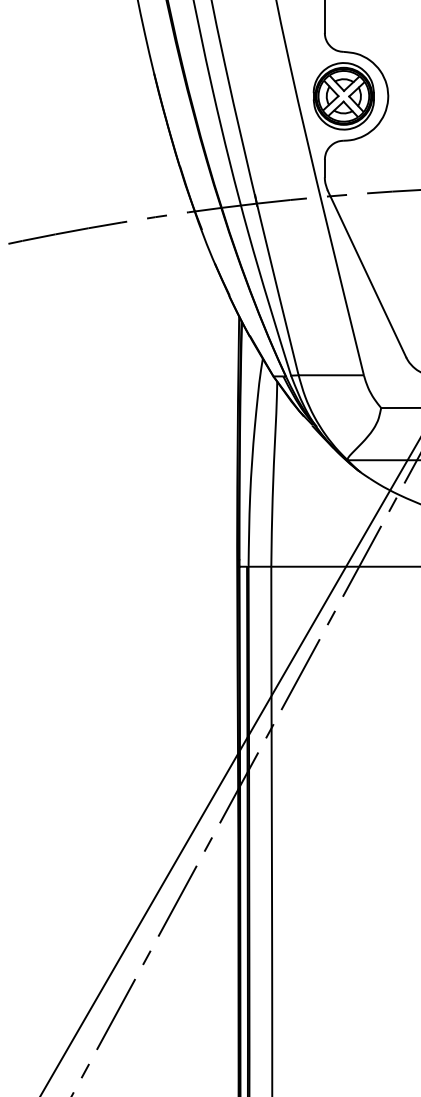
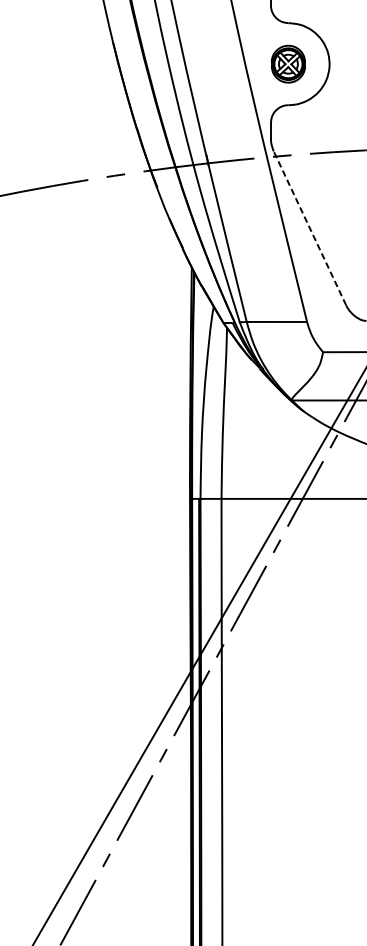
part: (343, 96) -> (288, 64), size x0.6
line: (367, 274) -> (310, 228), solid -> dashed

